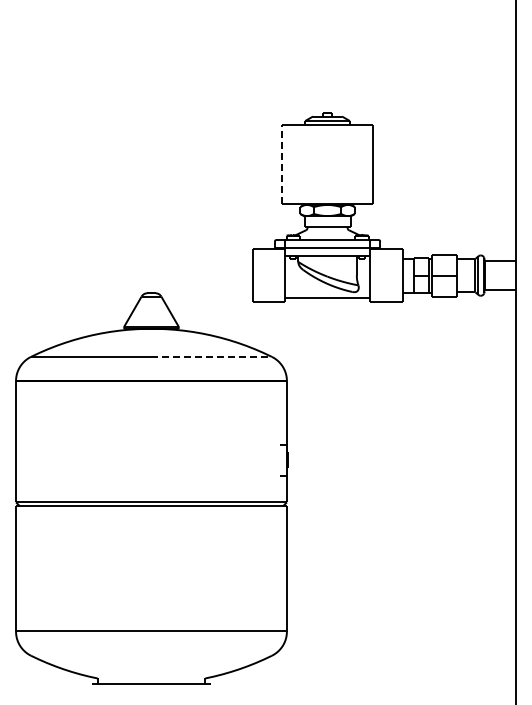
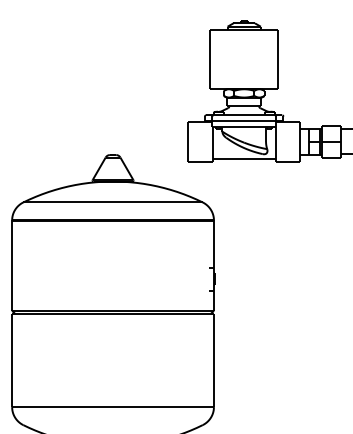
line: (282, 164) -> (210, 59), dashed -> solid
line: (212, 356) -> (158, 202), dashed -> solid

